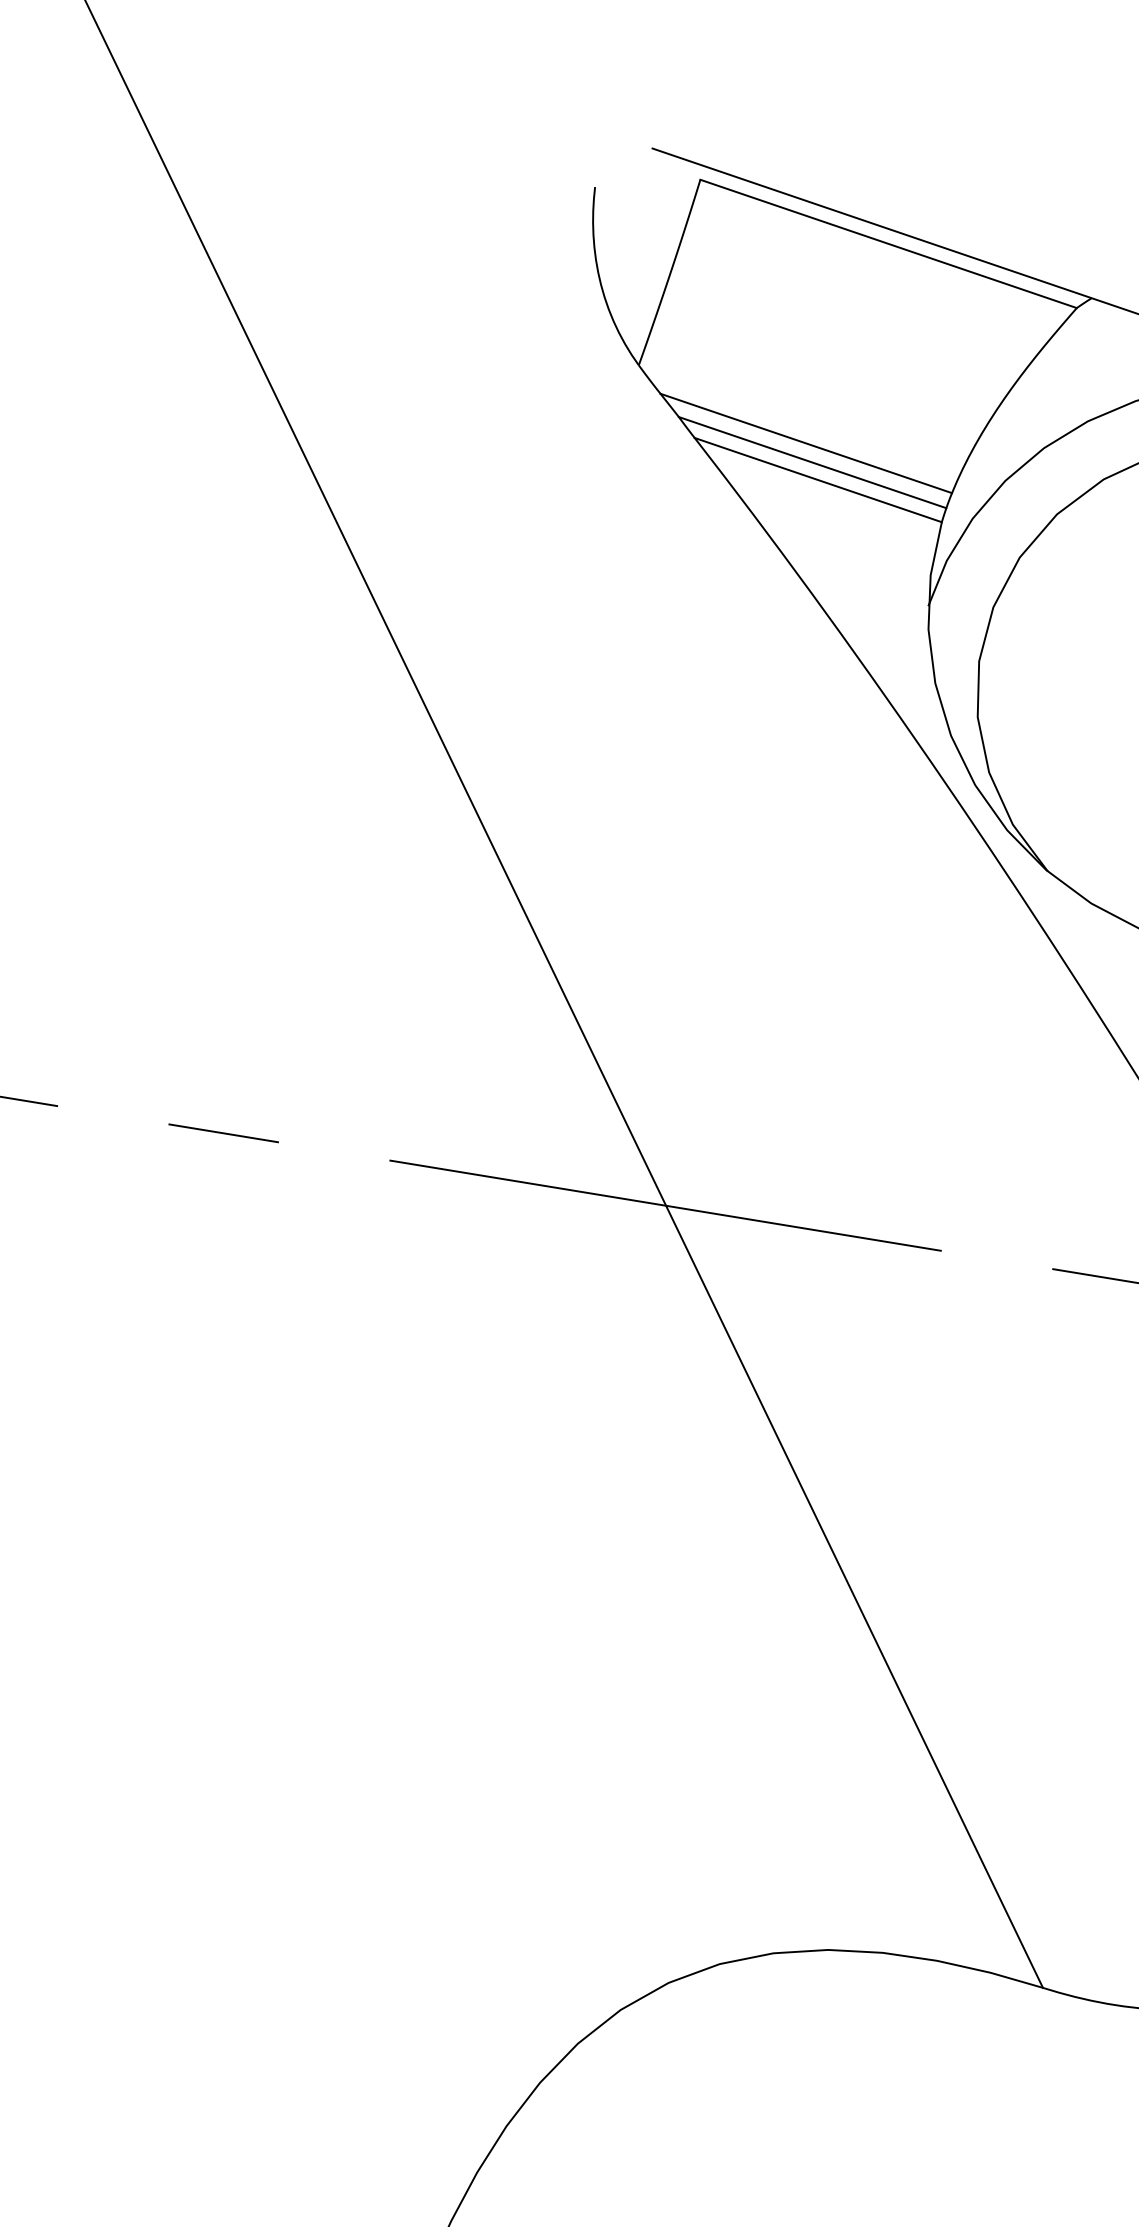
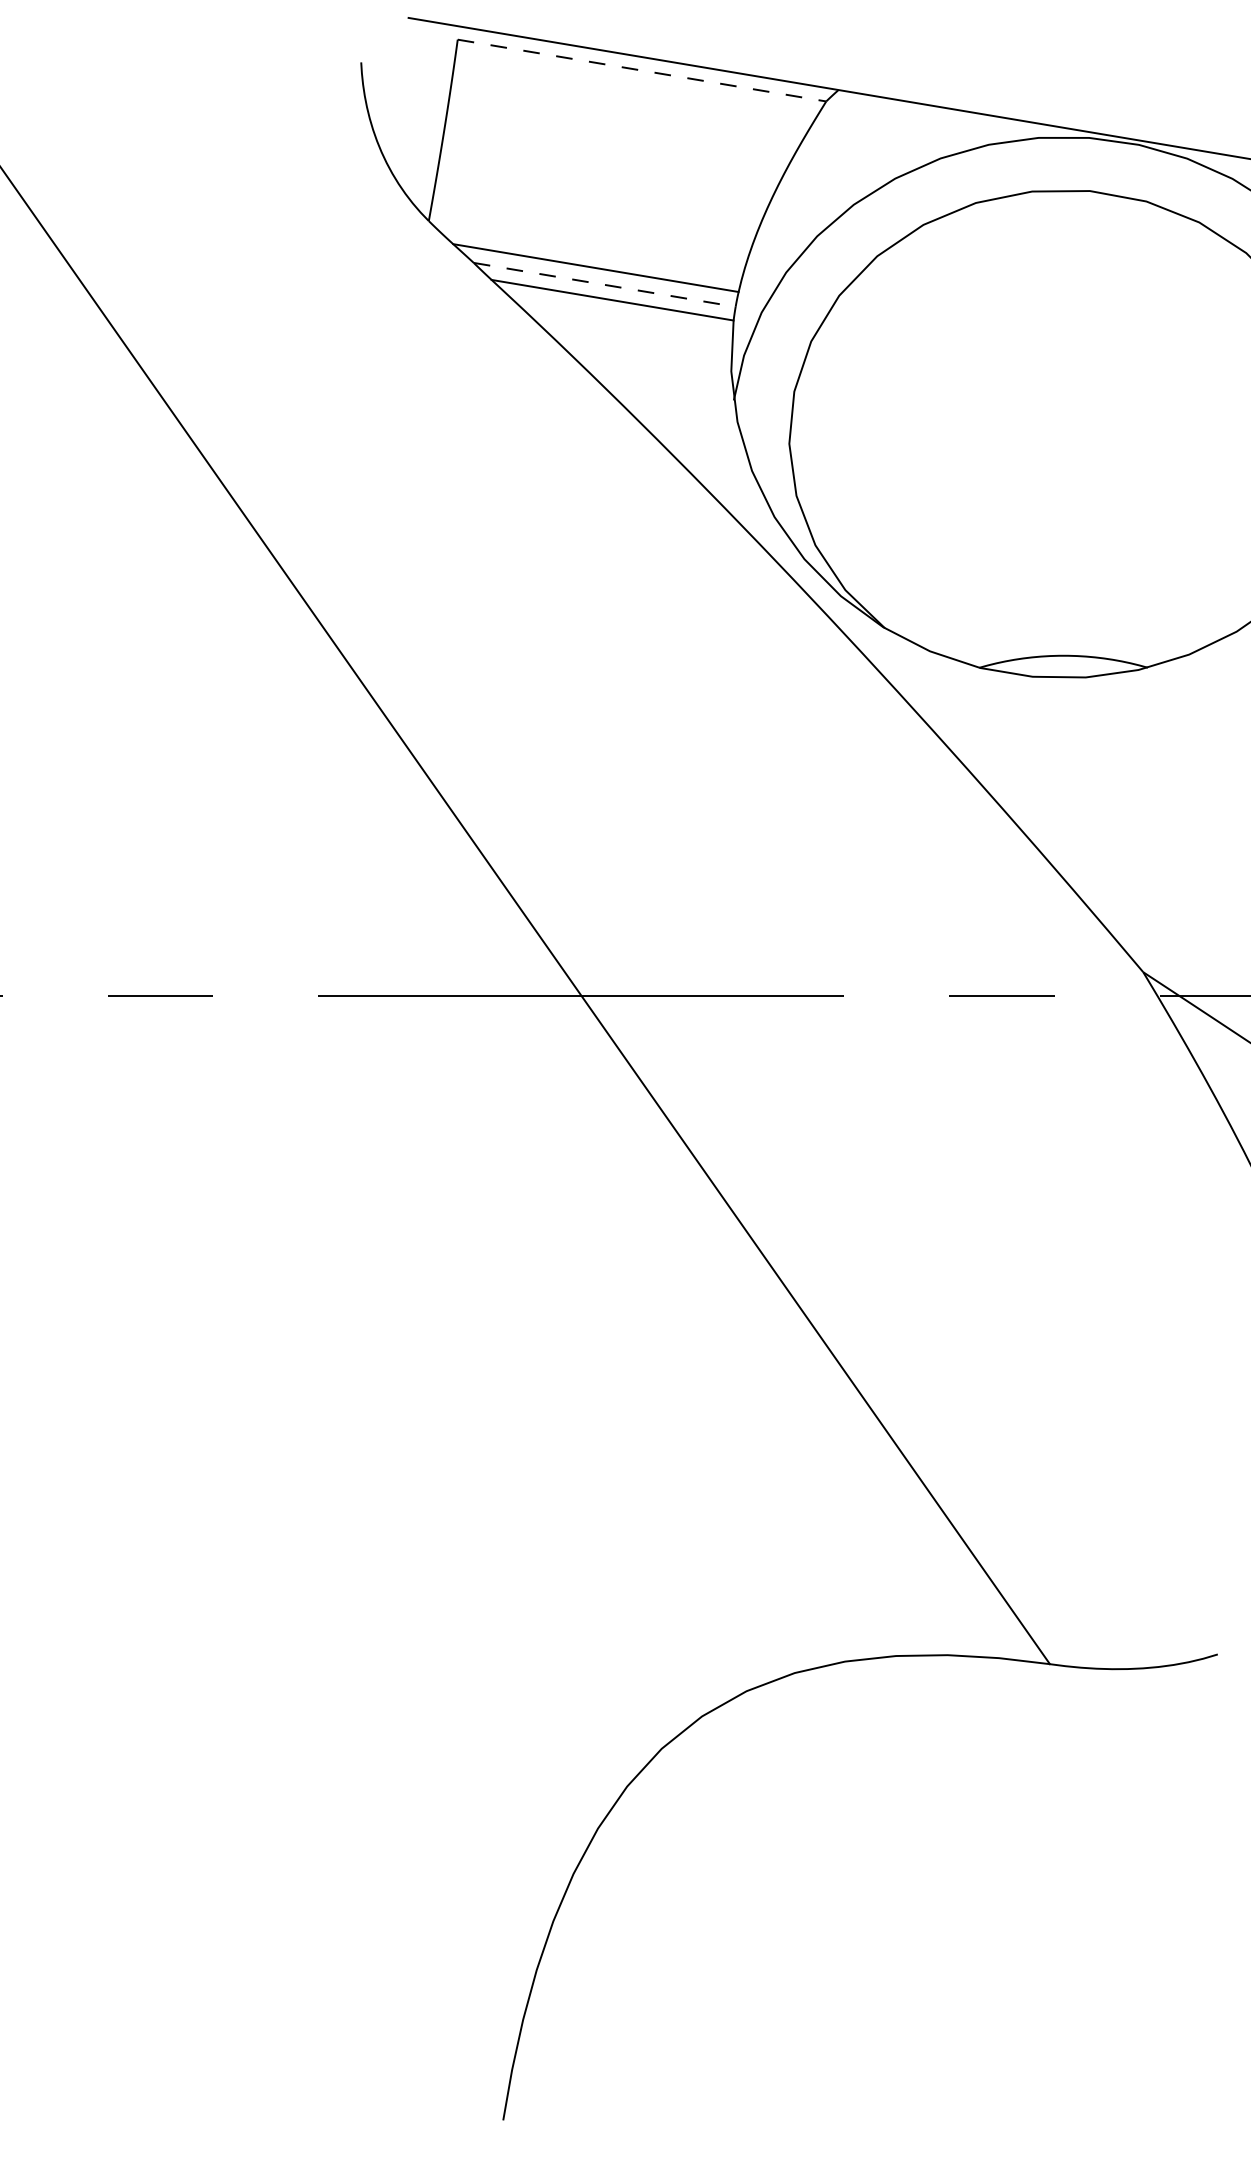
line: (889, 243) -> (642, 70), solid -> dashed
line: (812, 462) -> (604, 284), solid -> dashed

